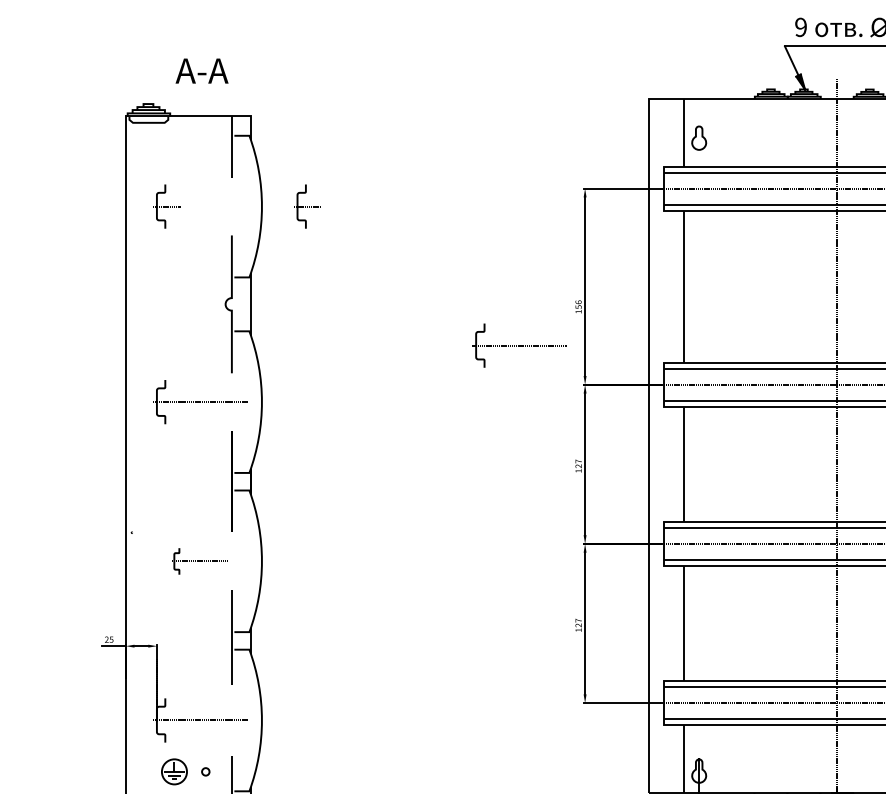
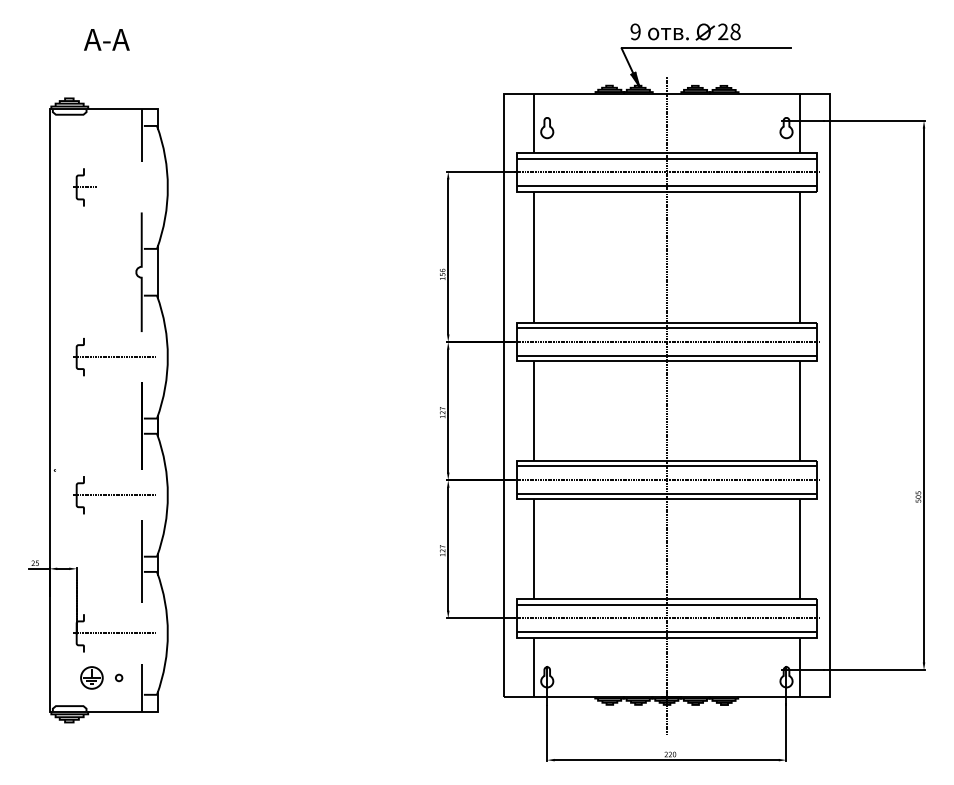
text: (201, 70) -> (106, 39), moved
part: (306, 206) -> (206, 187), removed
part: (519, 346) -> (391, 308), removed
part: (200, 561) -> (114, 495), size x1.67

